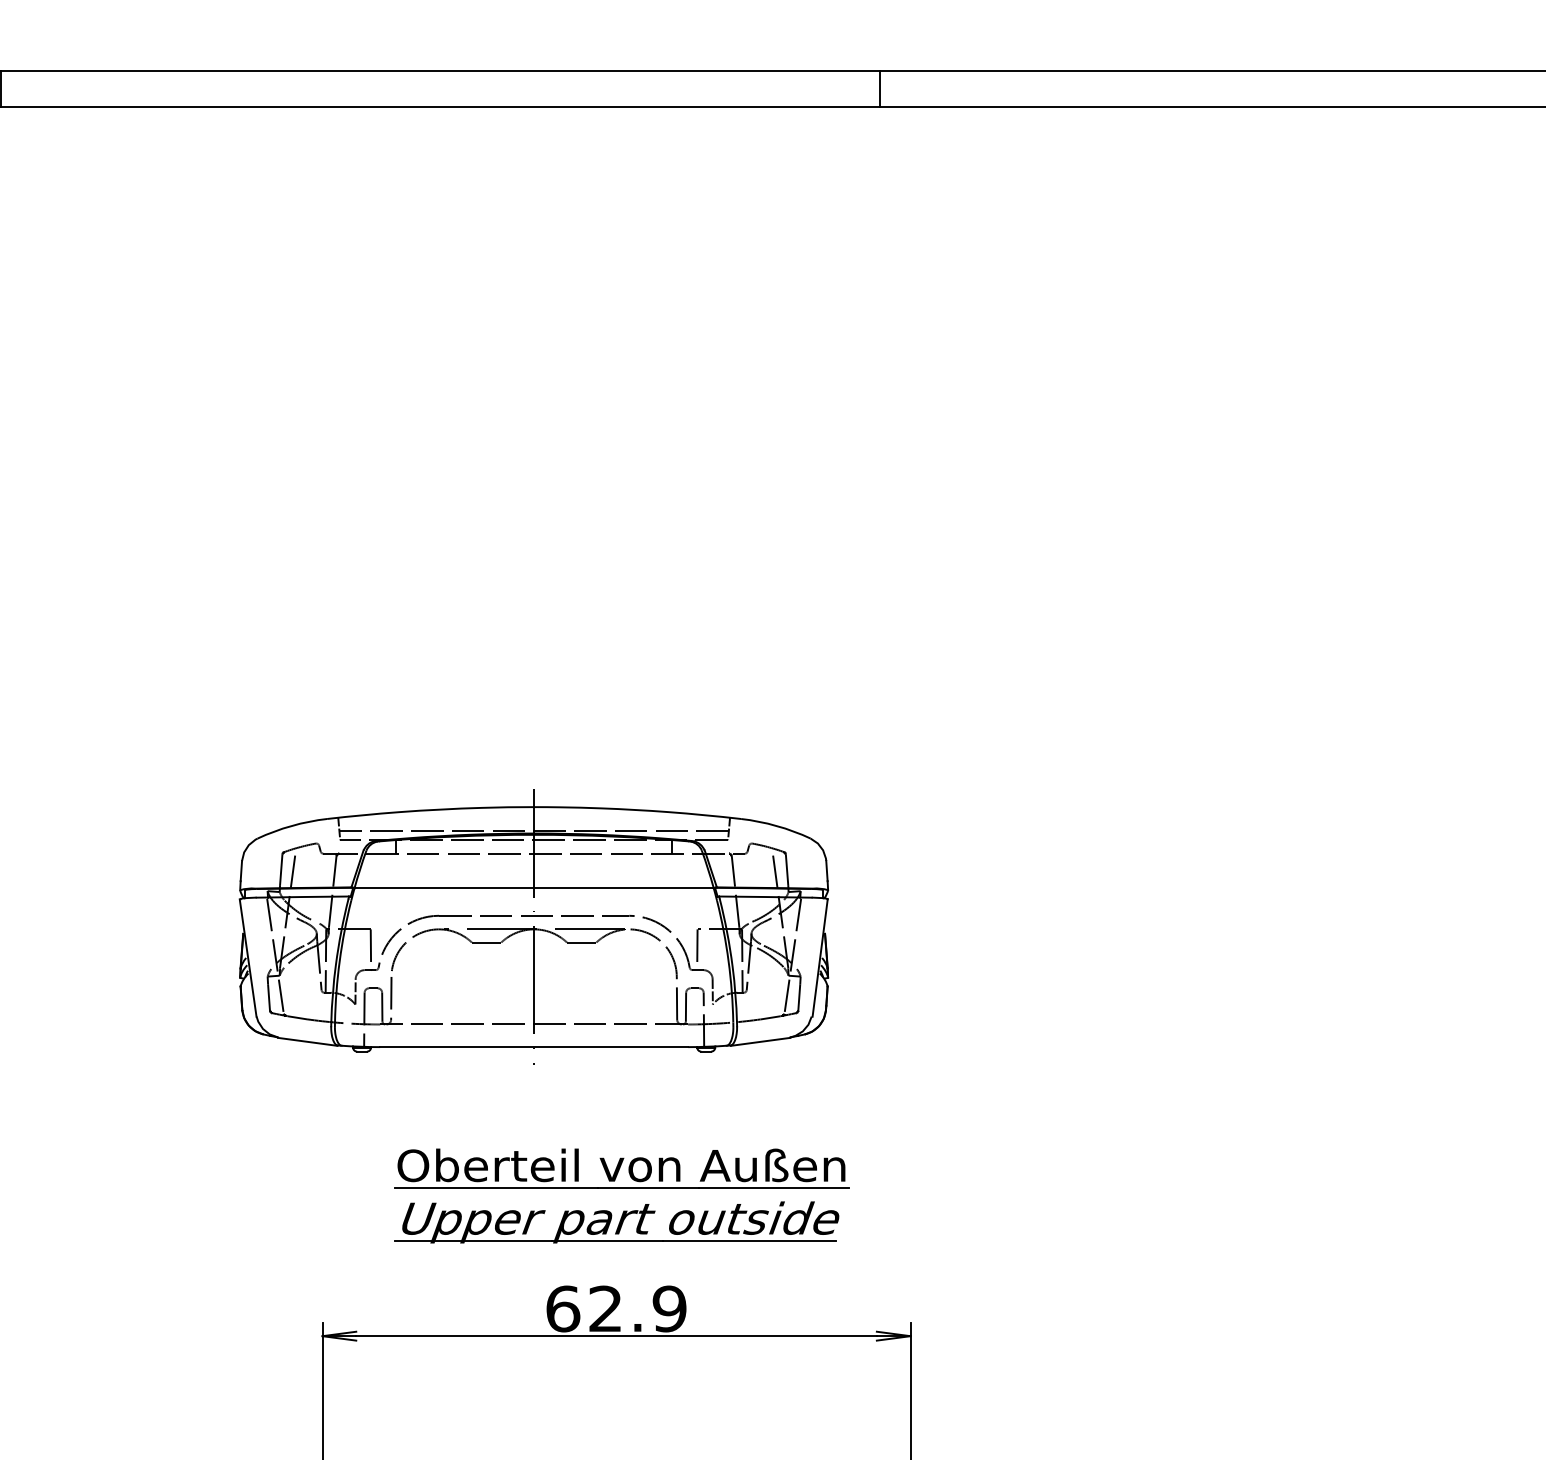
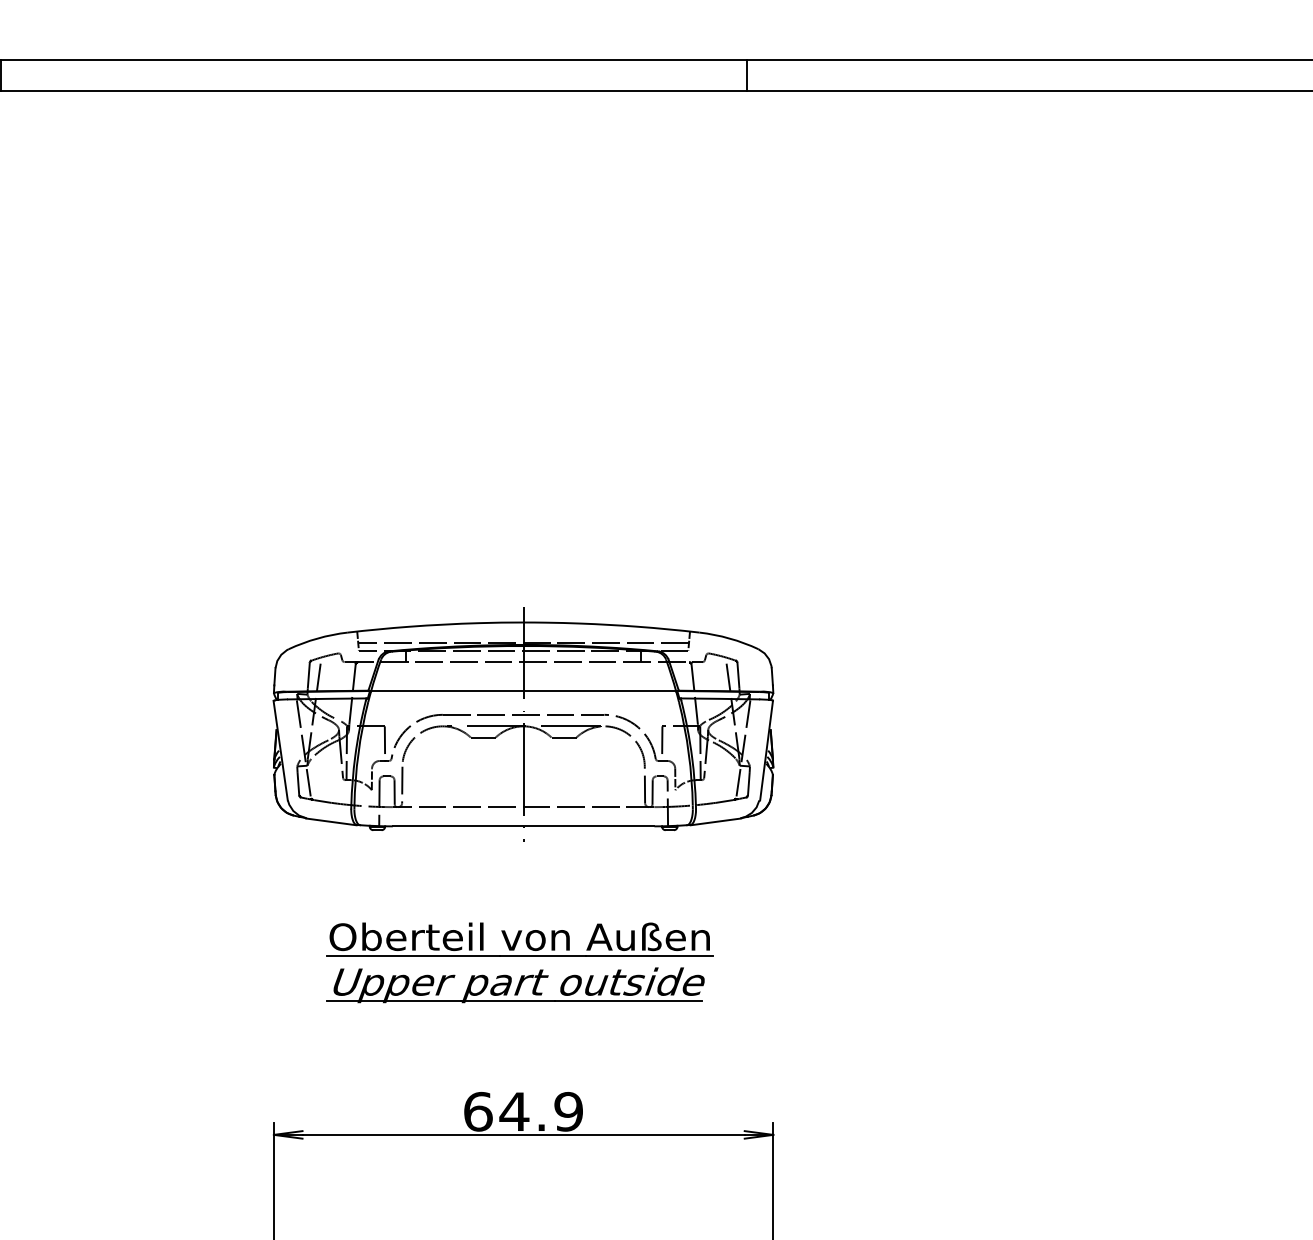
part: (534, 927) -> (523, 724), moved
part: (621, 1195) -> (519, 962), moved
text: (605, 1308) -> (514, 1111), 62.9 -> 64.9

